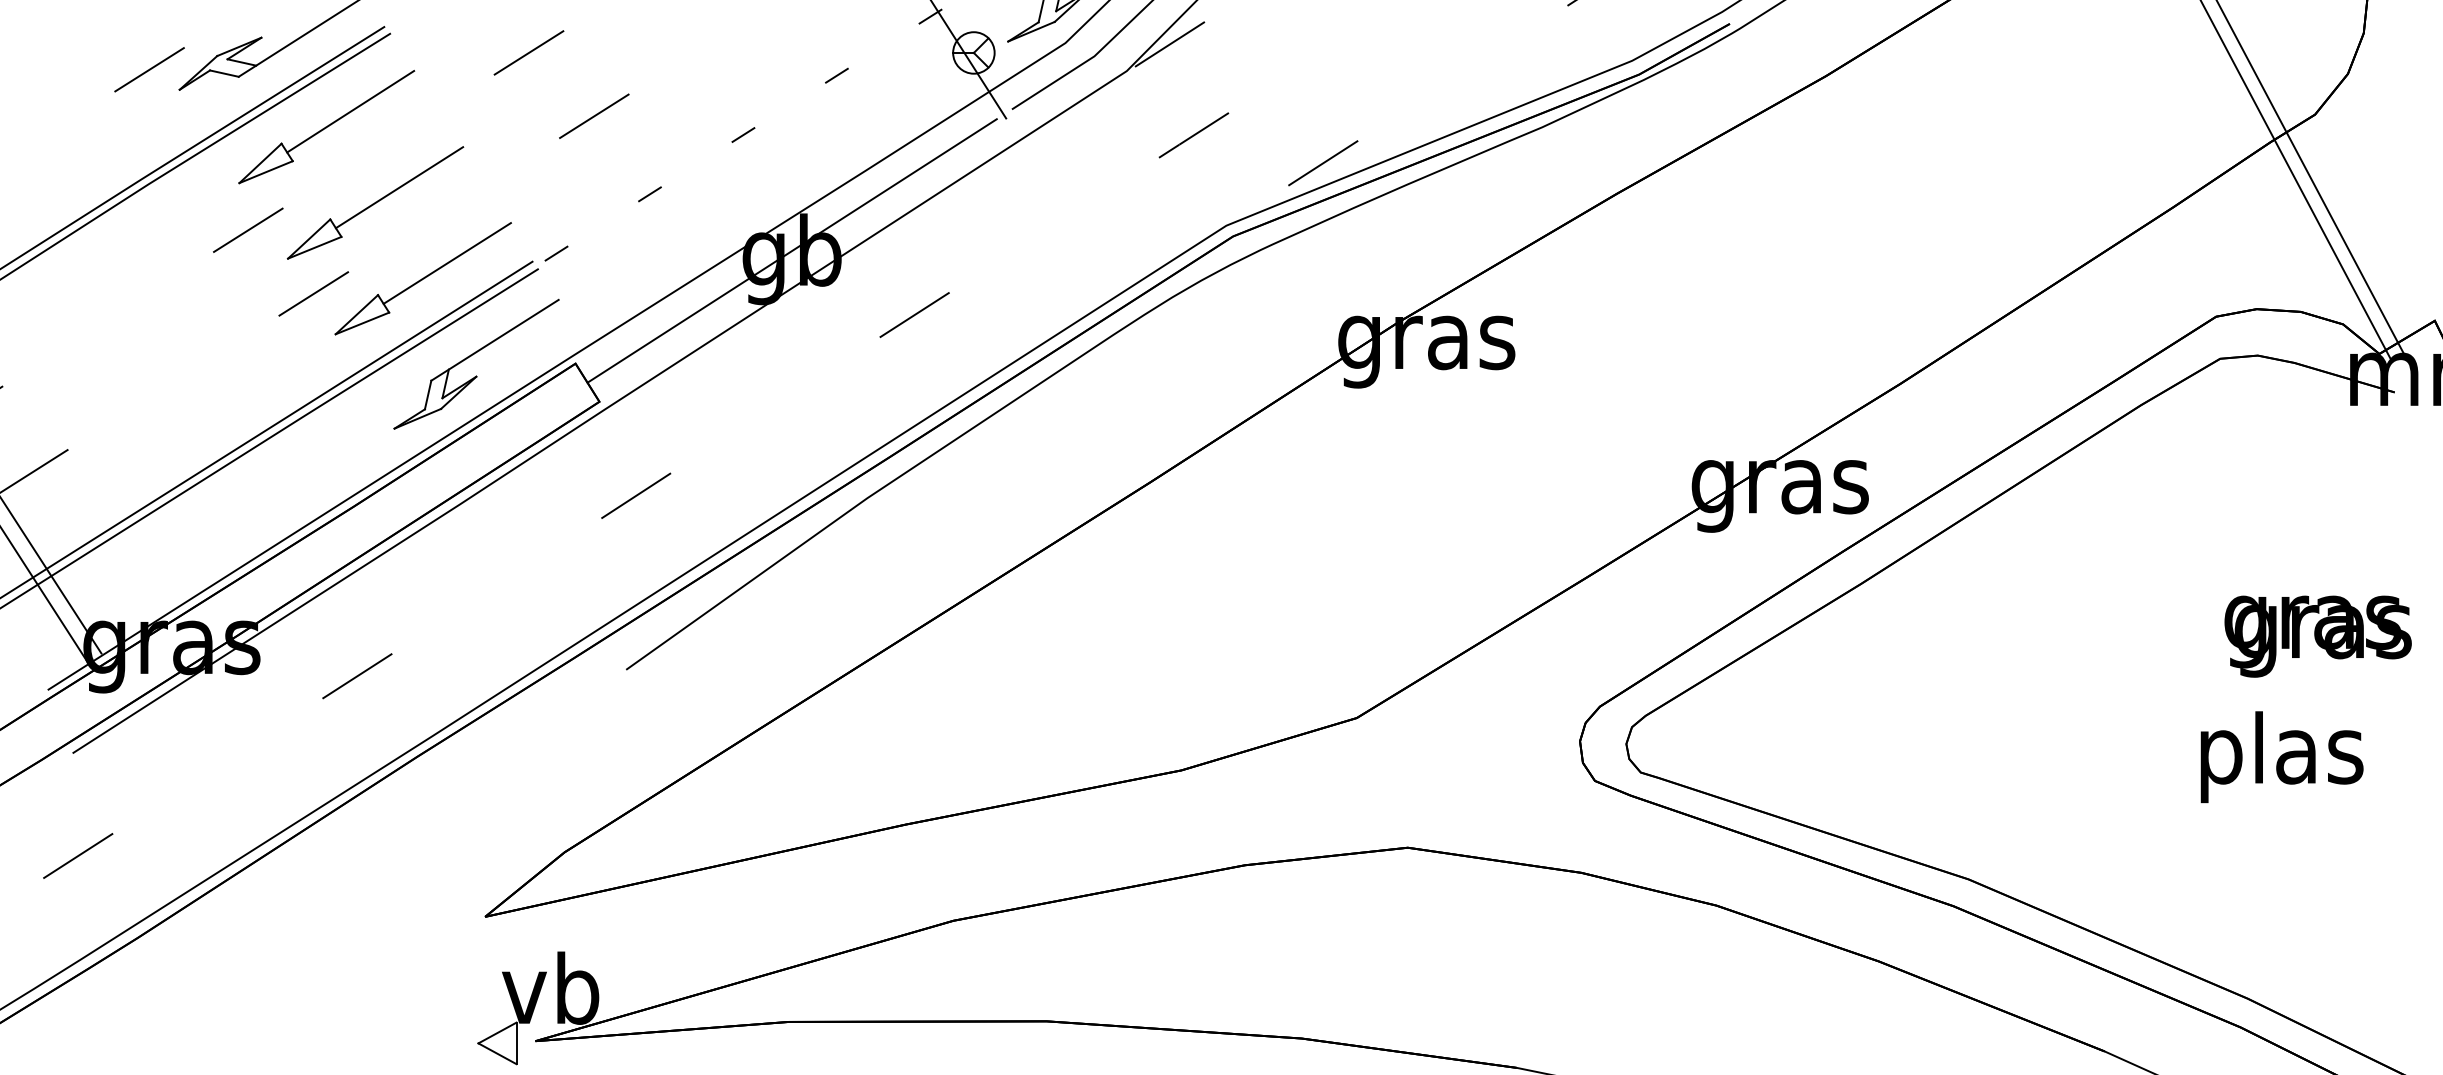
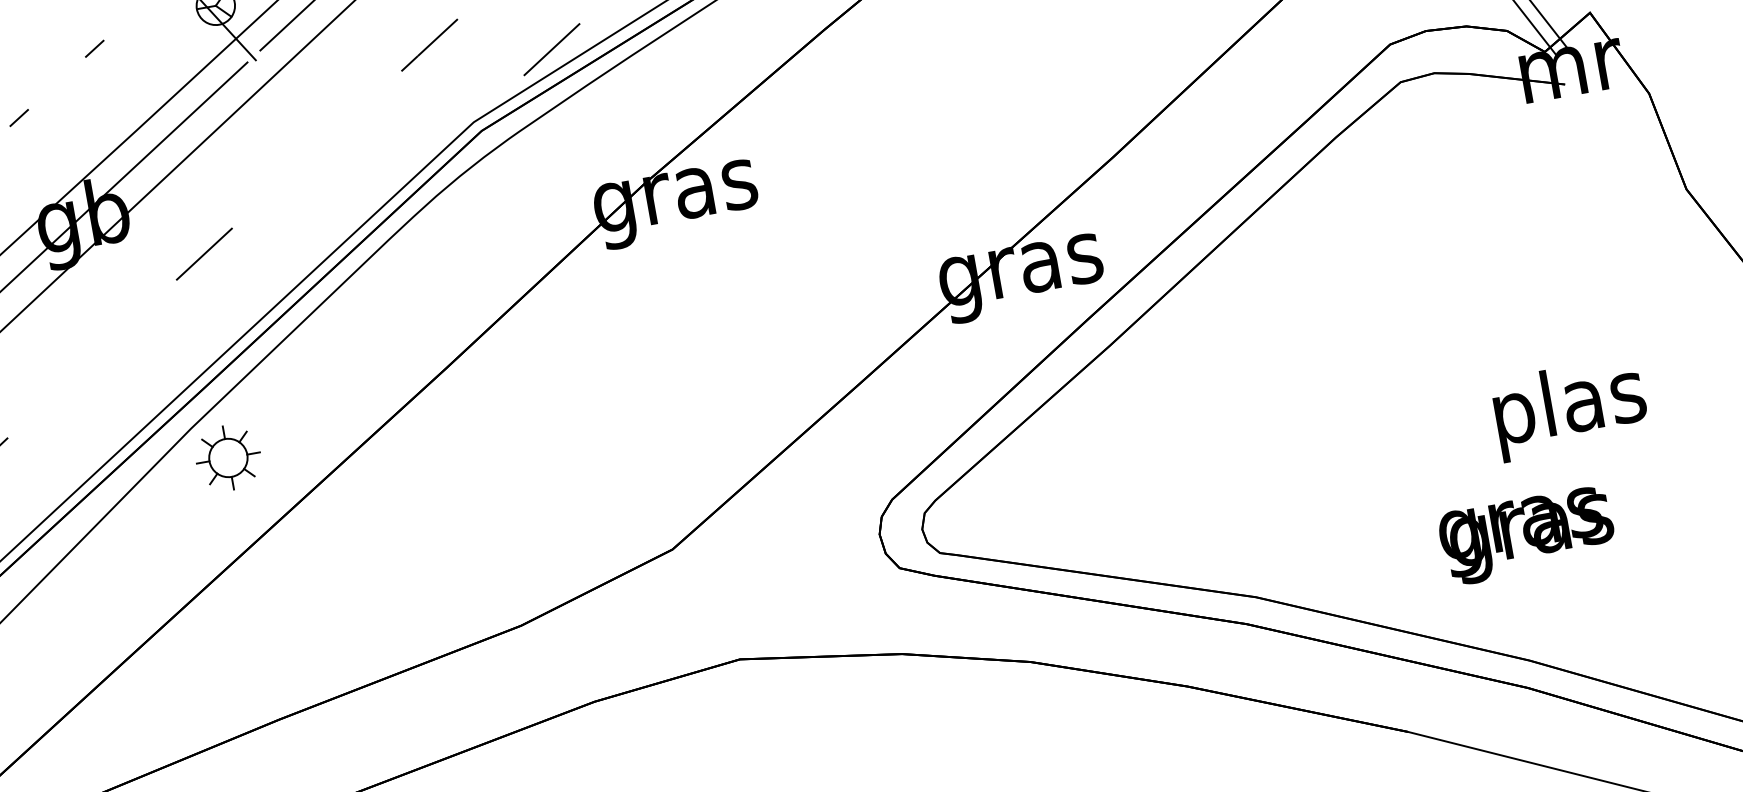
part: (901, 536) -> (228, 458), added
text: (2317, 636) -> (1526, 535), moved
text: (2281, 757) -> (1570, 408), moved

